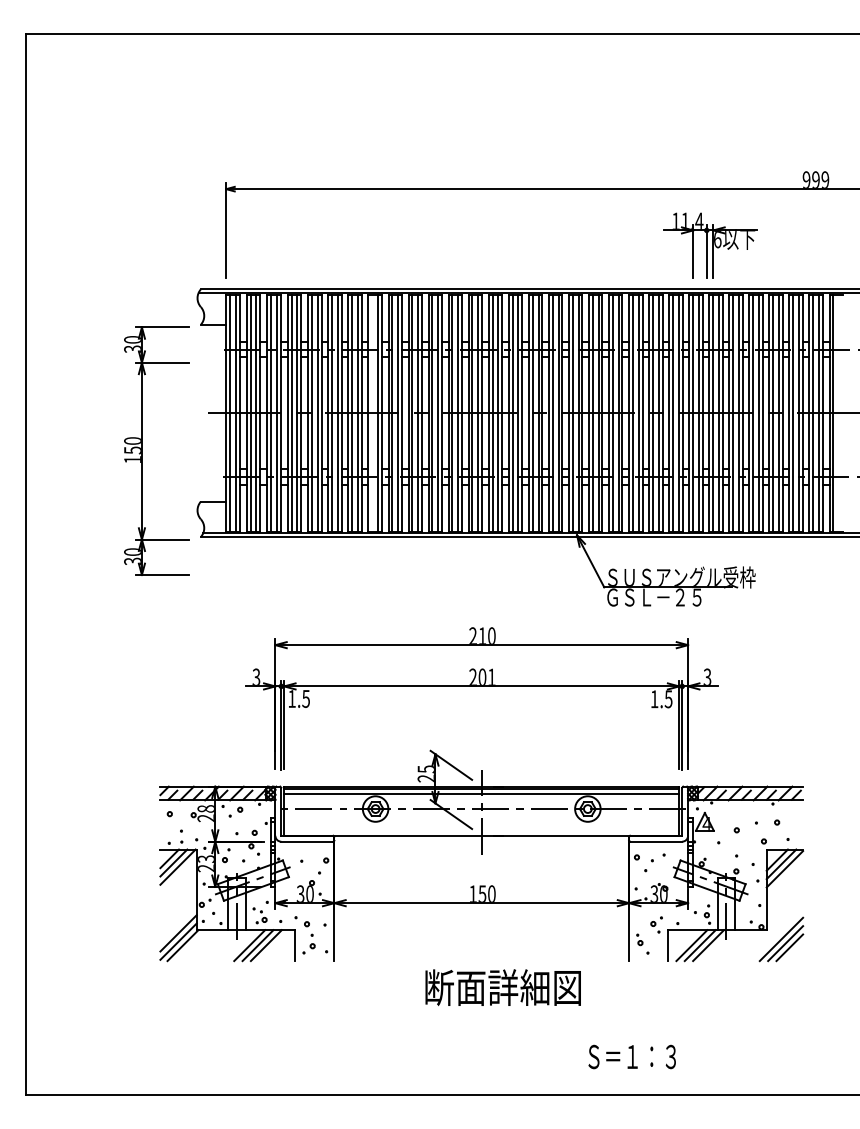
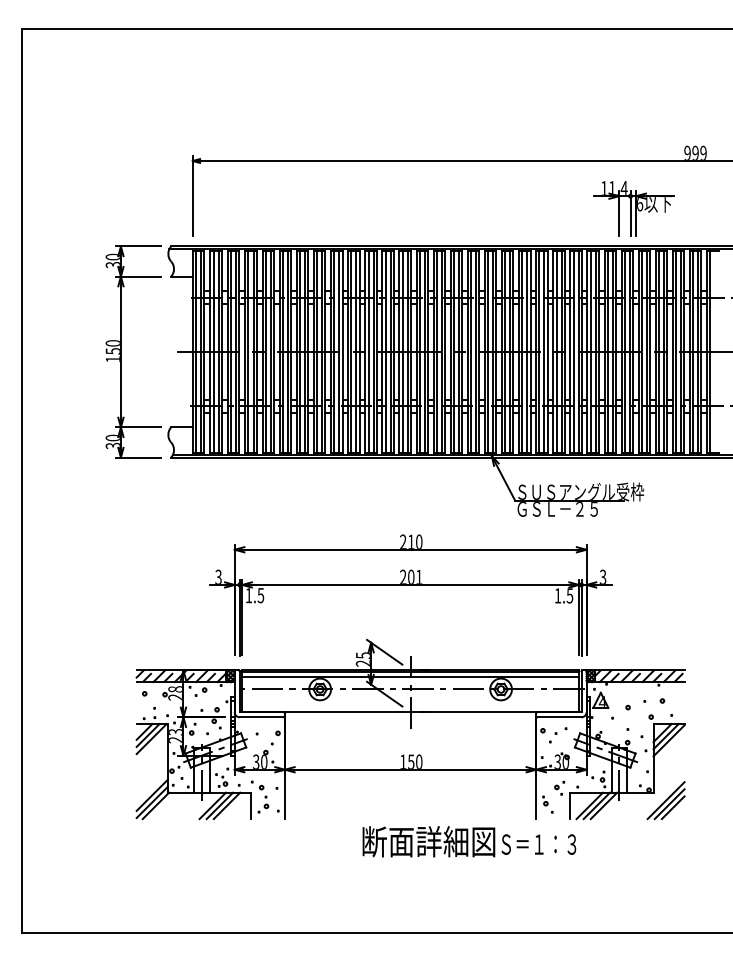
part: (710, 245) -> (633, 209), moved
line: (372, 412) -> (317, 351), added
part: (142, 450) -> (121, 351), moved
text: (631, 1056) -> (538, 844), moved

